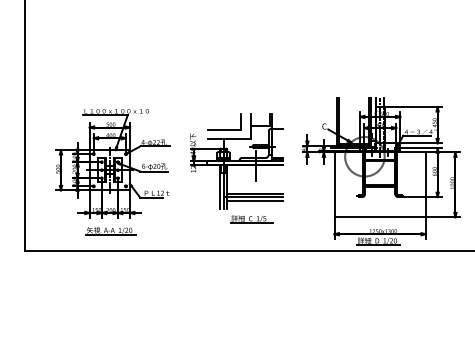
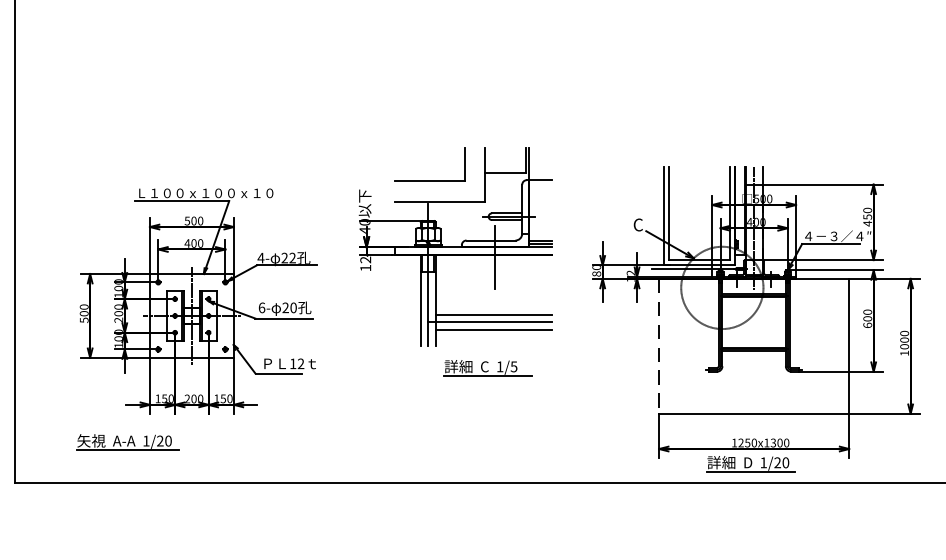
part: (236, 168) -> (455, 262), moved
line: (334, 185) -> (659, 347), solid -> dashed
part: (110, 231) -> (126, 443), moved

